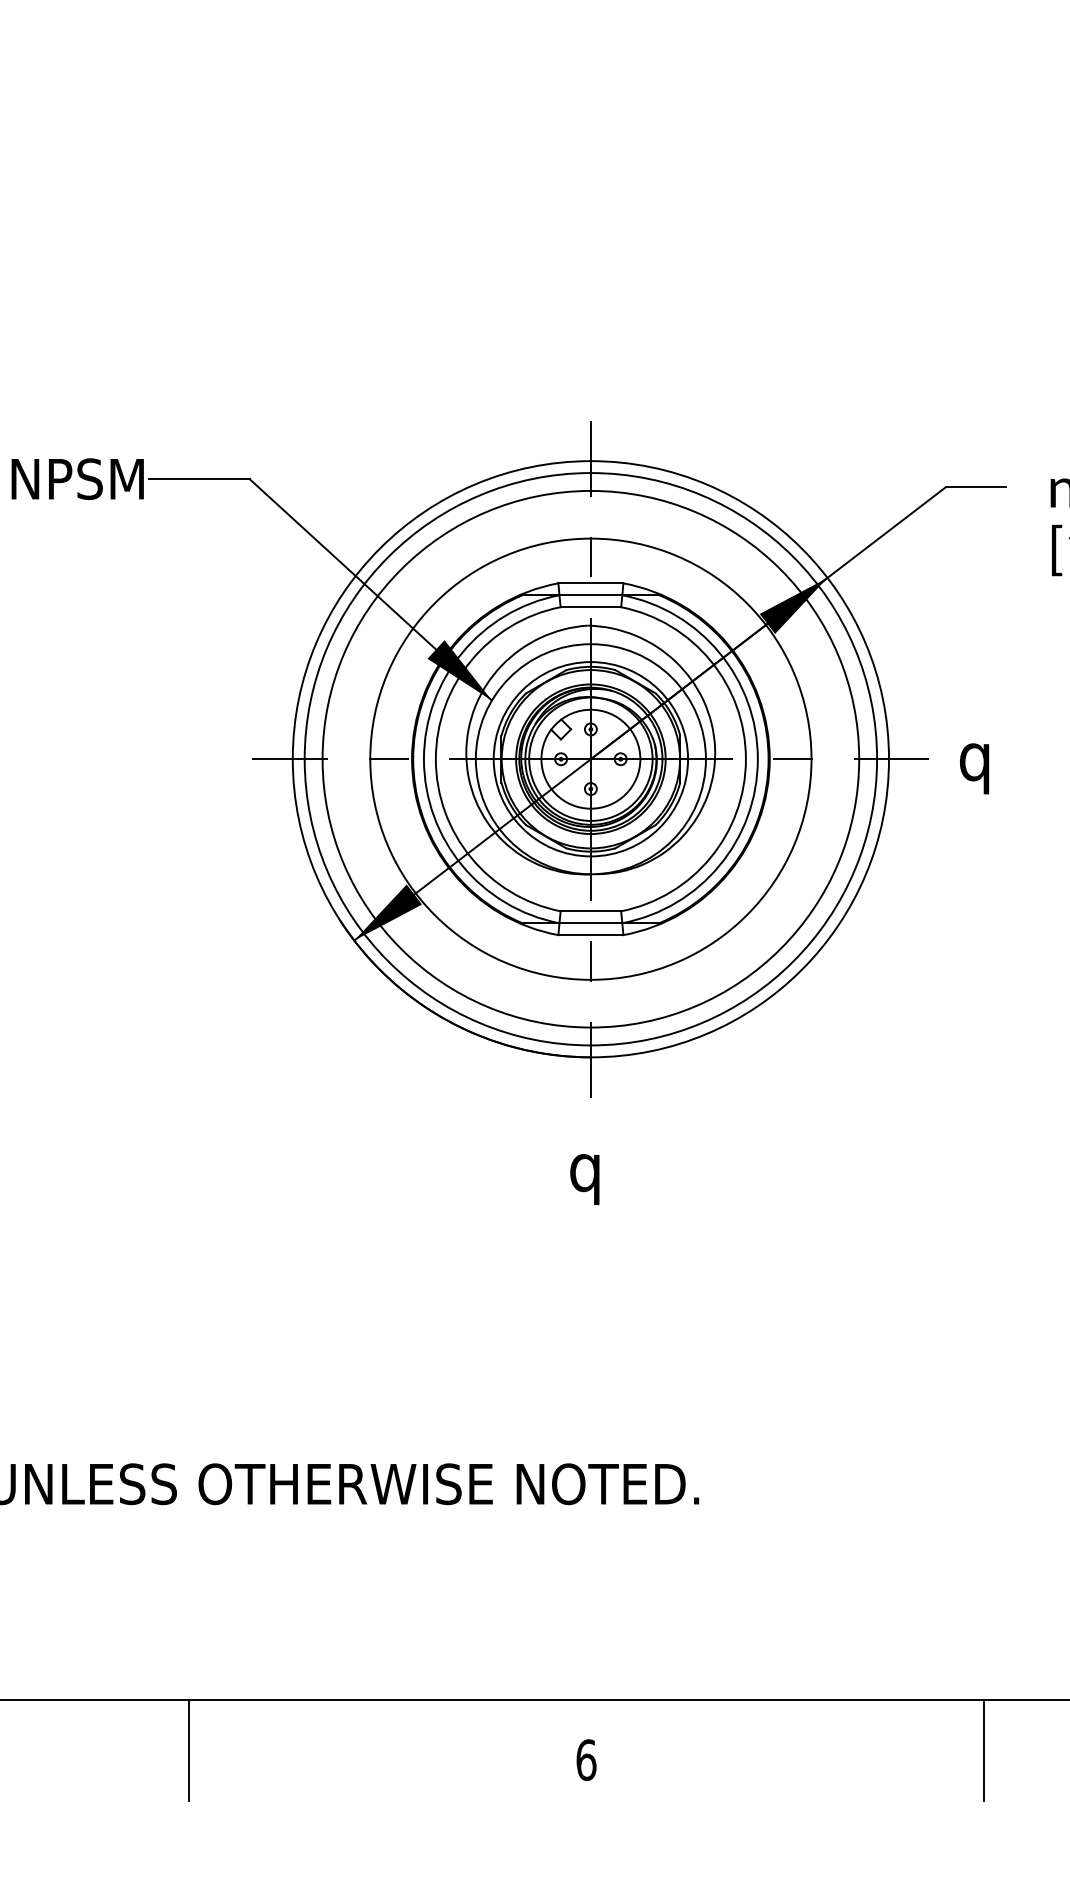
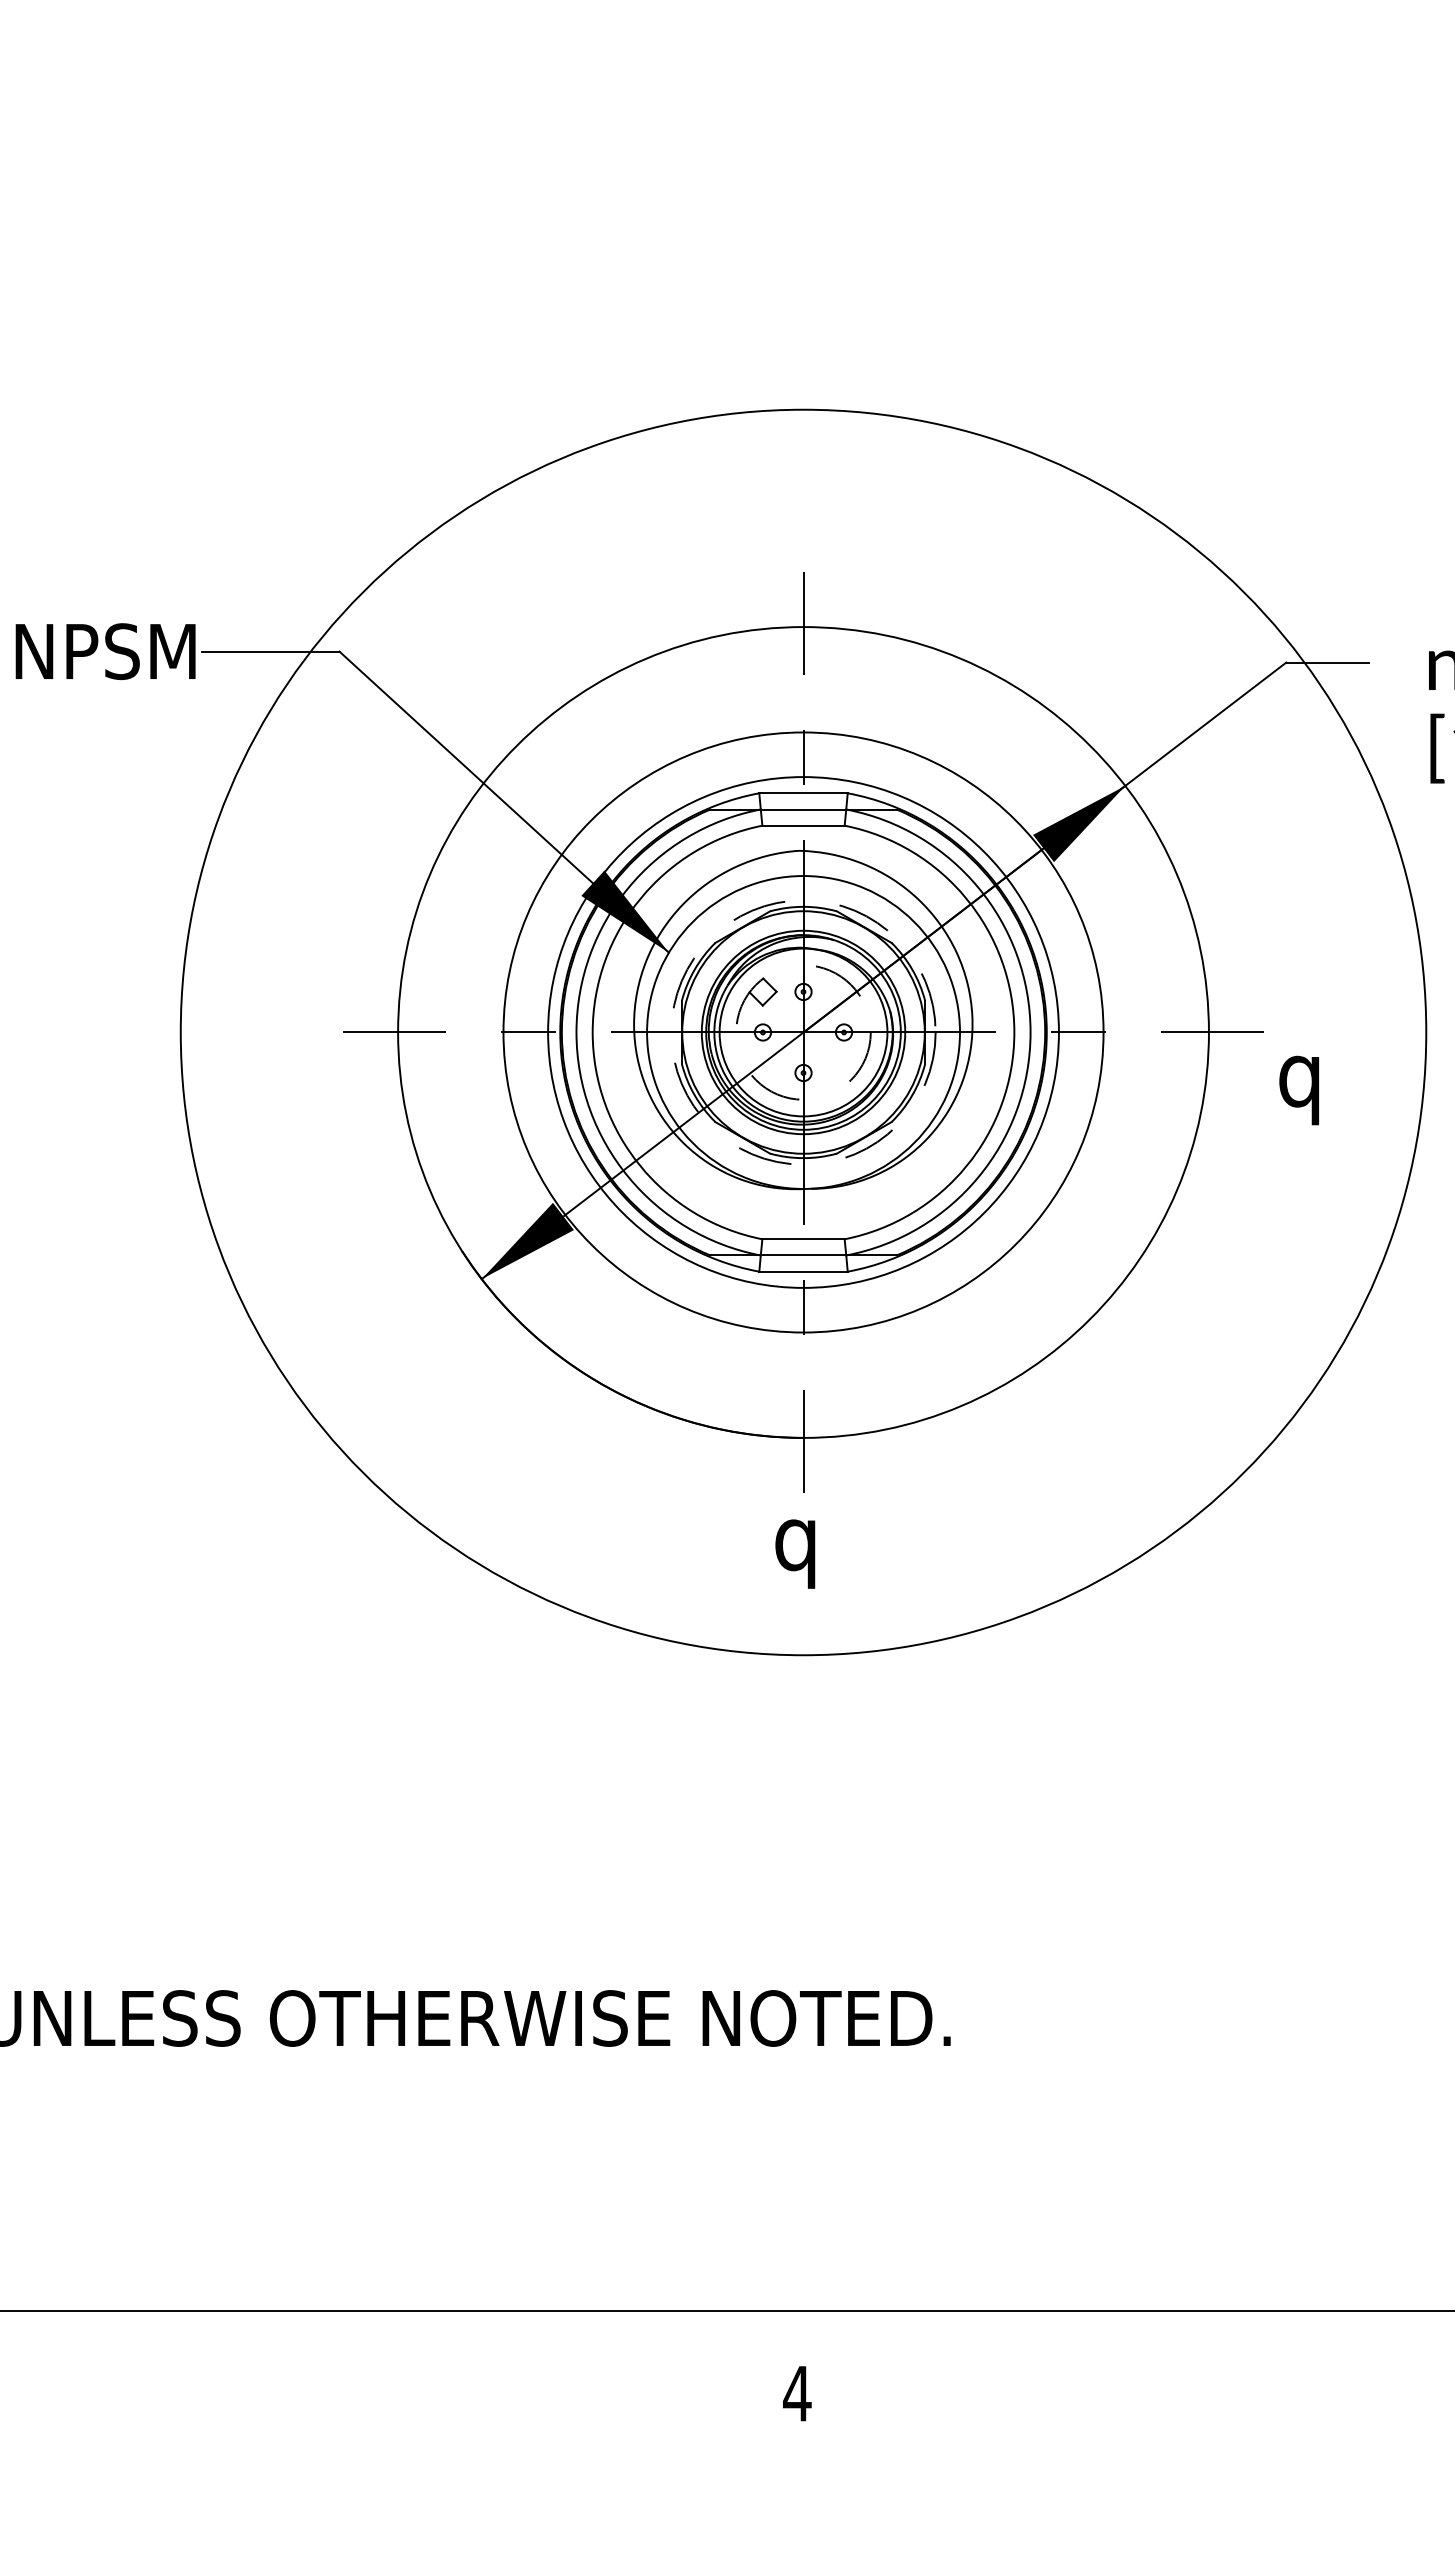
circle: (590, 759) -> (803, 1032), size x0.7
circle: (590, 759) -> (803, 1032), size x1.6
circle: (590, 759) -> (803, 1032), solid -> dashed
circle: (590, 759) -> (803, 1032), solid -> dashed
text: (973, 768) -> (1298, 1090), moved
text: (585, 1179) -> (795, 1553), moved
line: (188, 1749) -> (256, 2379), removed
line: (984, 1749) -> (1338, 2379), removed
text: (586, 1759) -> (797, 2393), 6 -> 4

